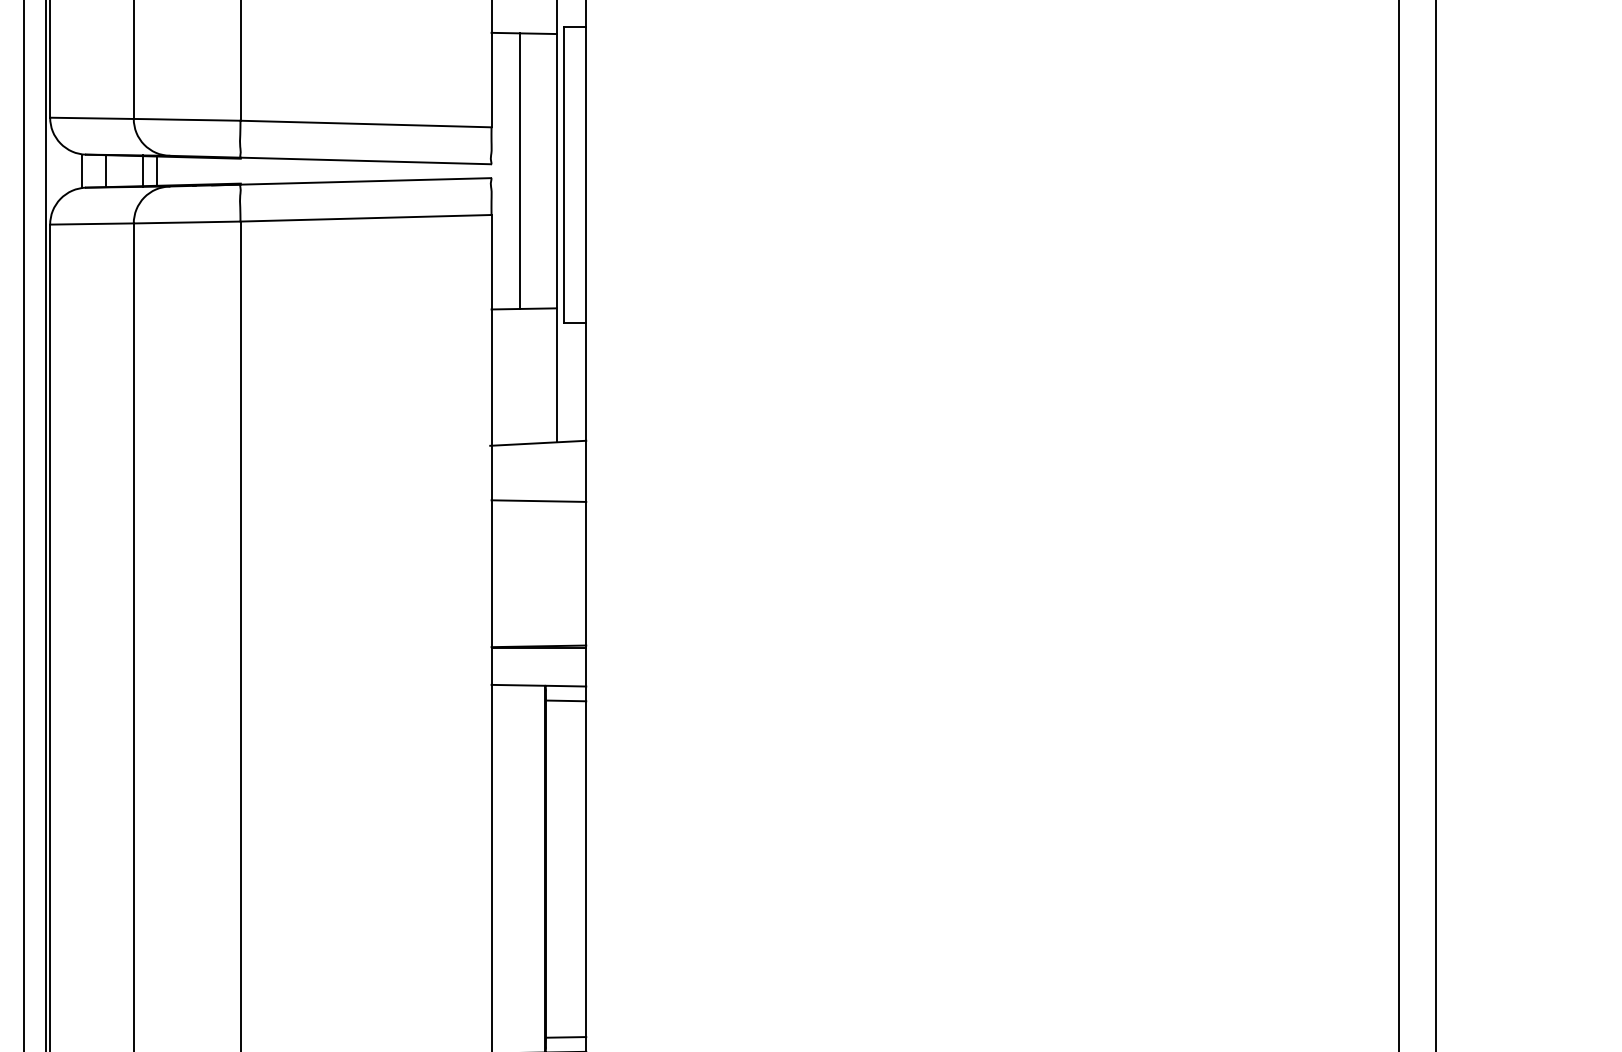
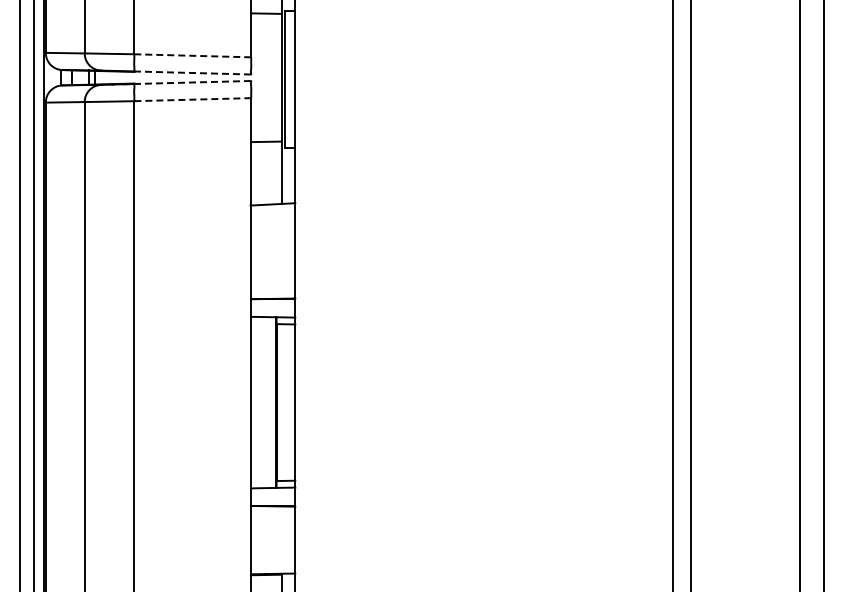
line: (365, 123) -> (192, 55), solid -> dashed
line: (365, 159) -> (192, 72), solid -> dashed
line: (520, 170) -> (264, 77), removed
line: (352, 181) -> (186, 82), solid -> dashed
line: (367, 217) -> (193, 99), solid -> dashed
line: (539, 499) -> (273, 230), removed

